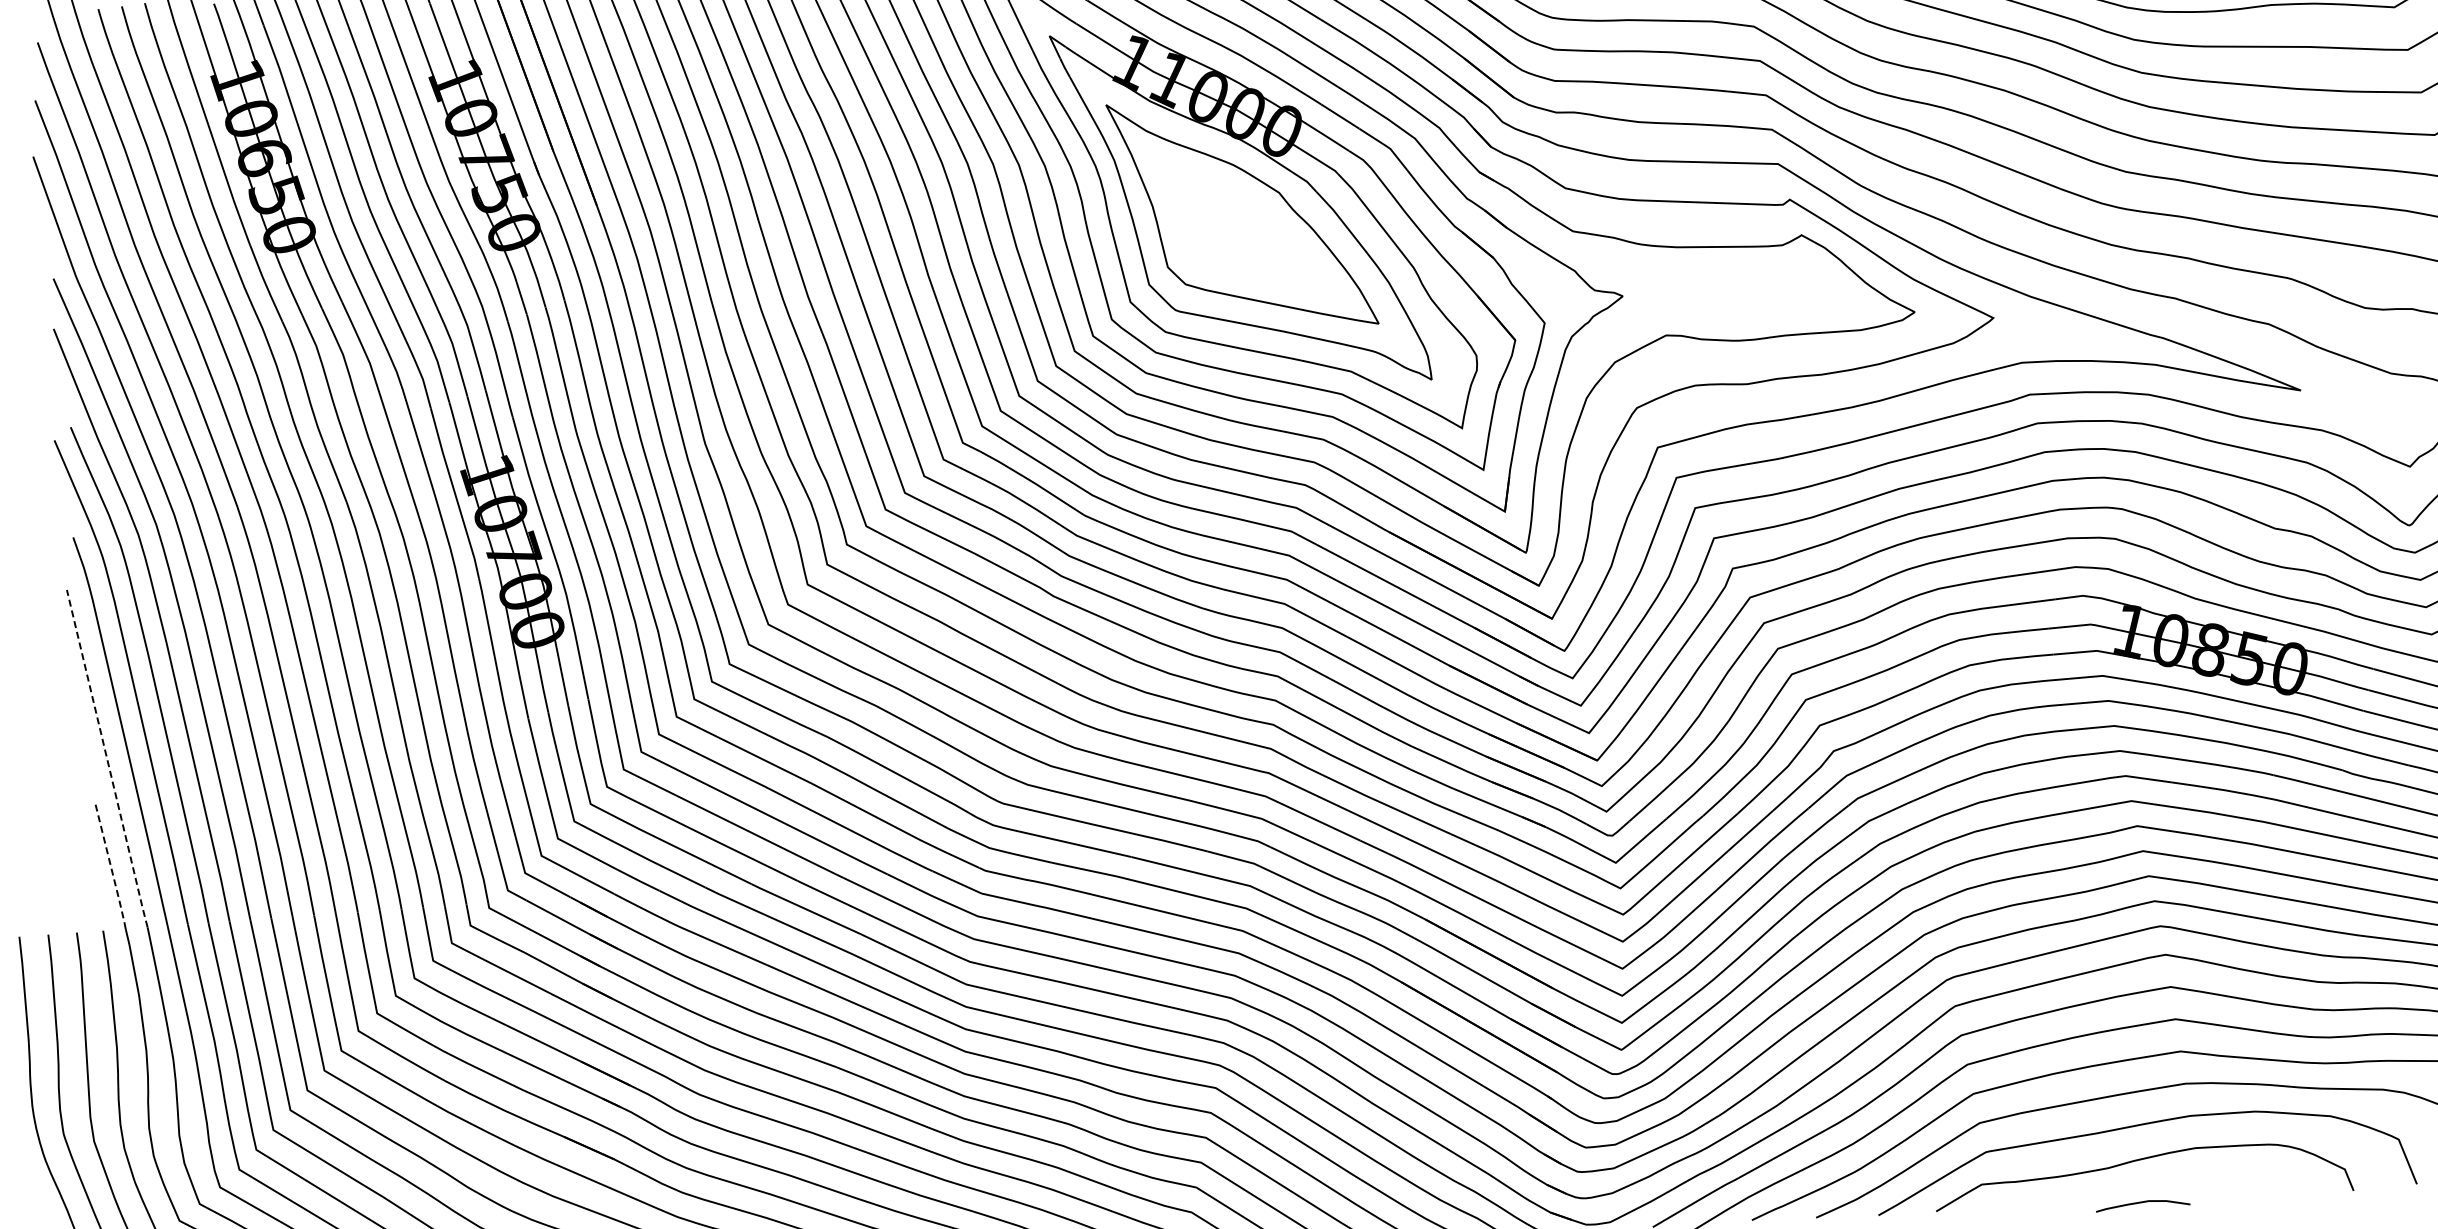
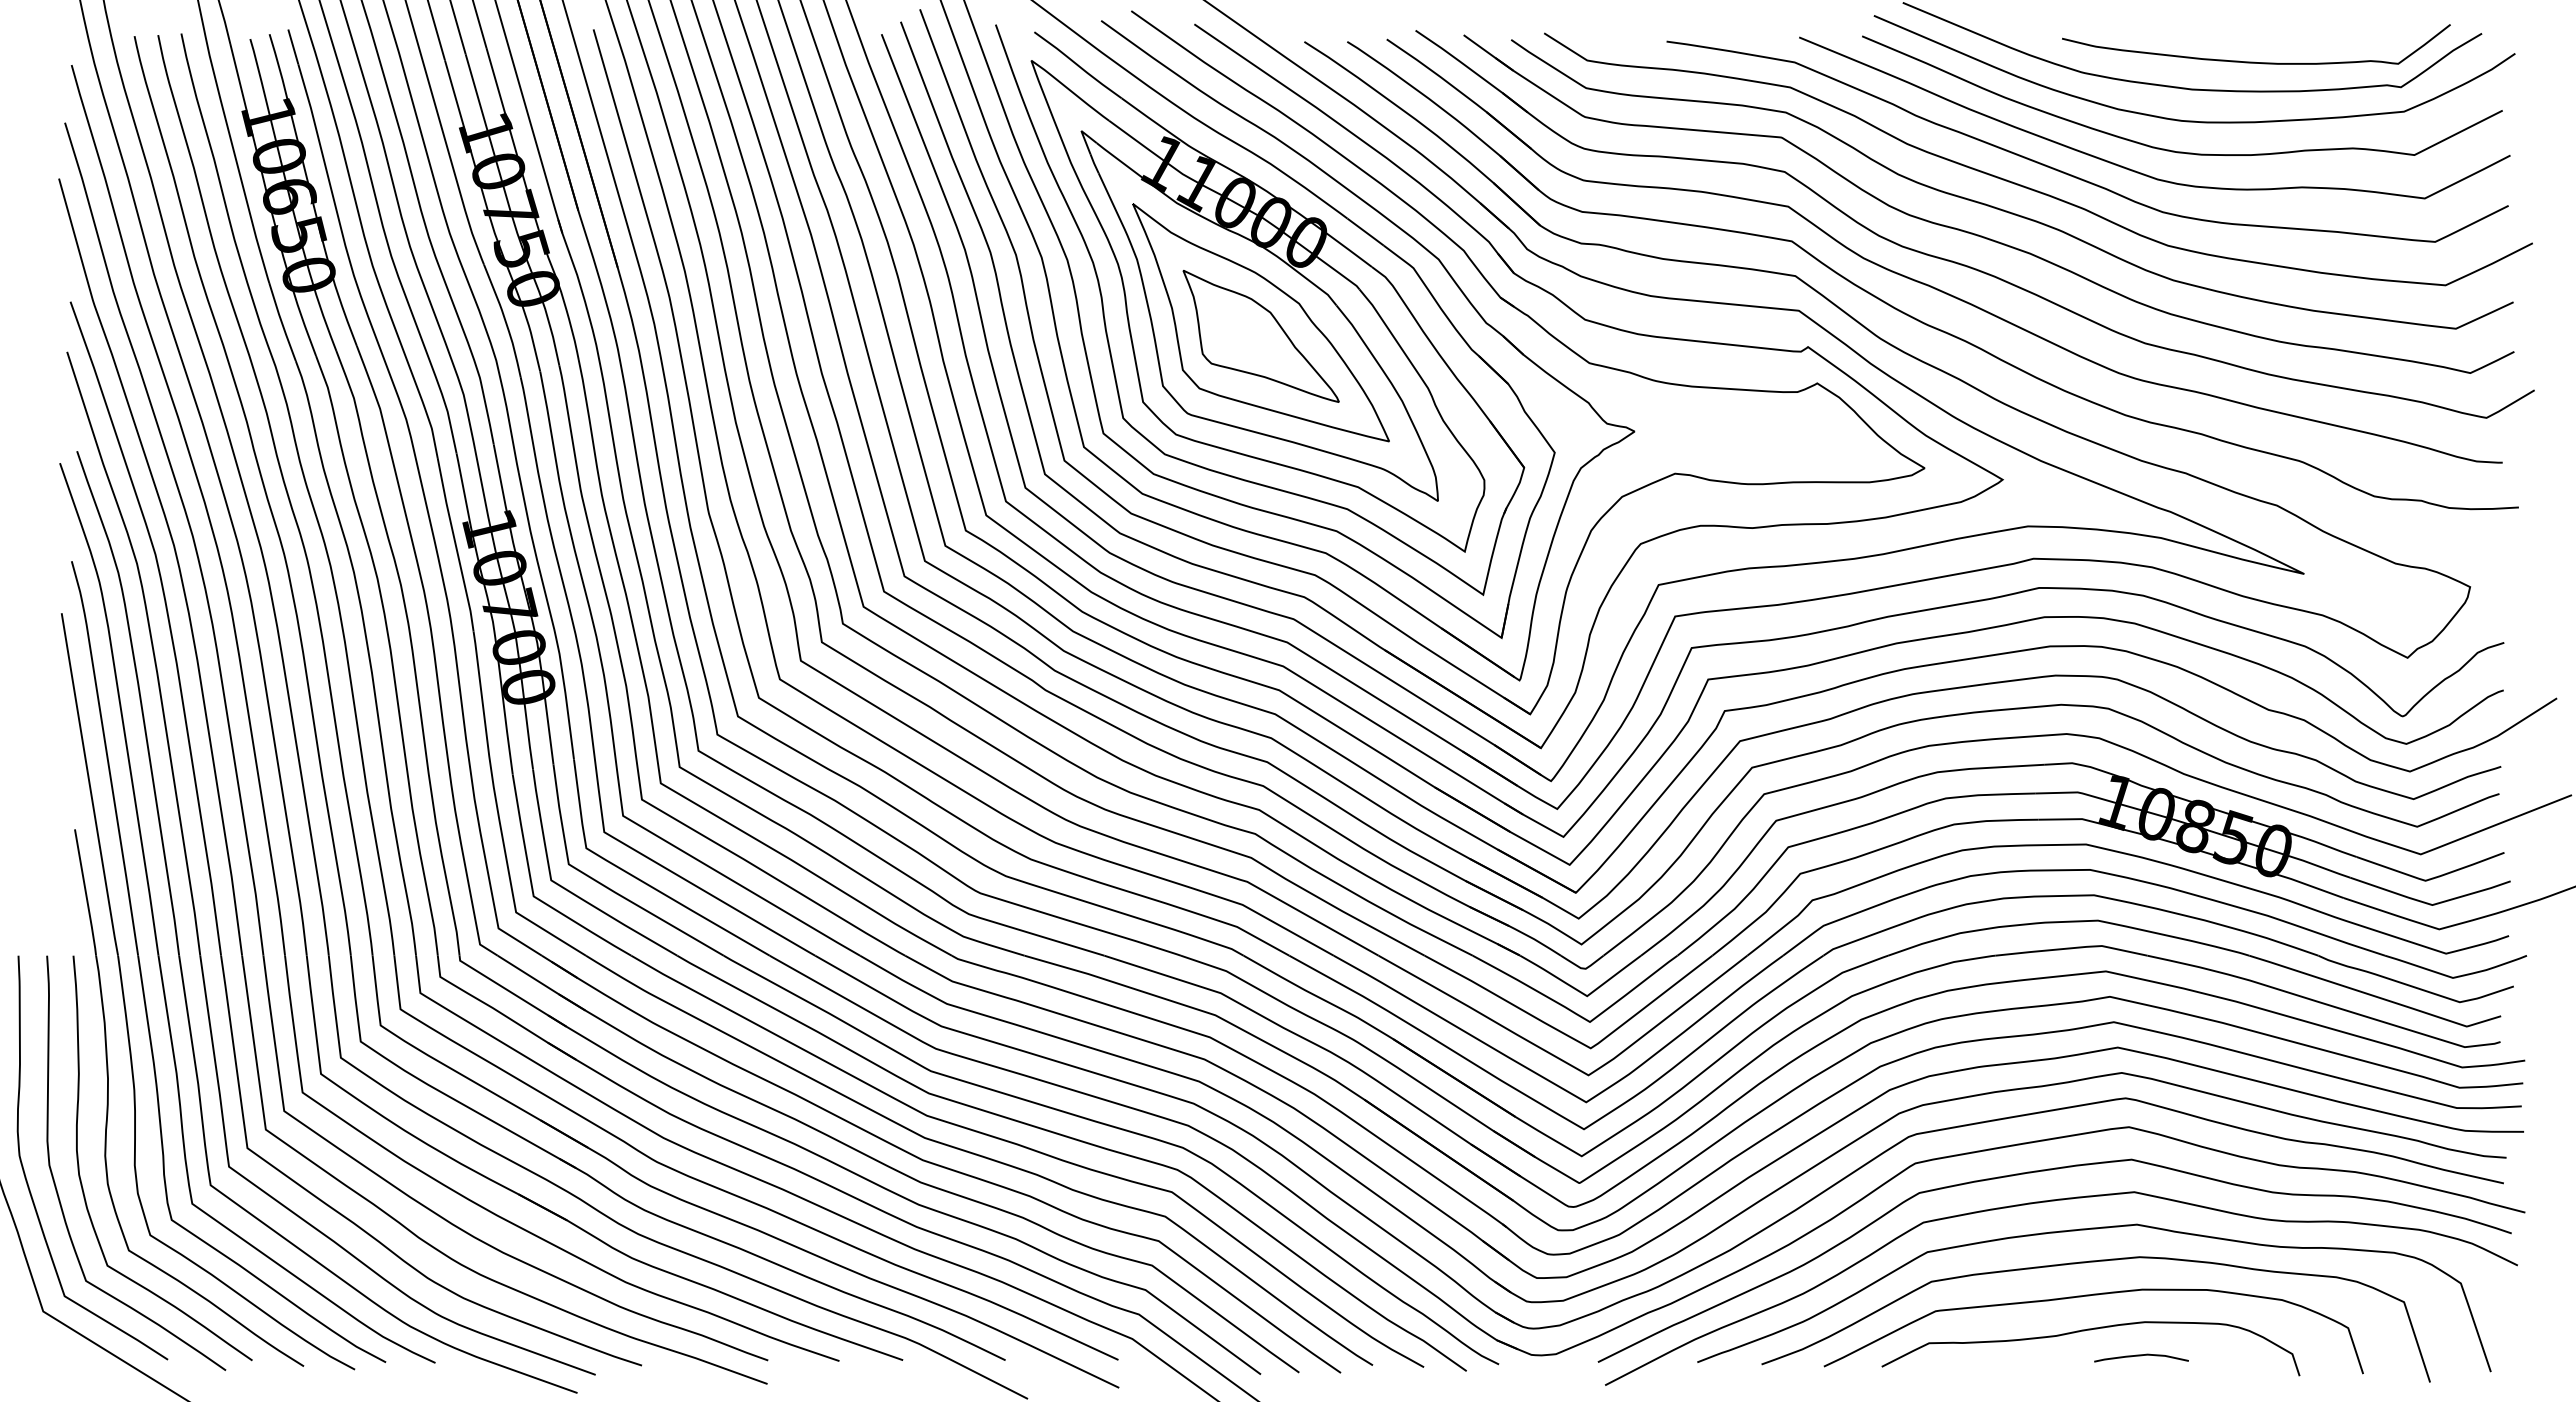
part: (1242, 228) -> (1260, 336), added
line: (106, 758) -> (89, 784), dashed -> solid
line: (111, 867) -> (86, 893), dashed -> solid
curve: (2142, 1203) -> (2141, 1356), moved

